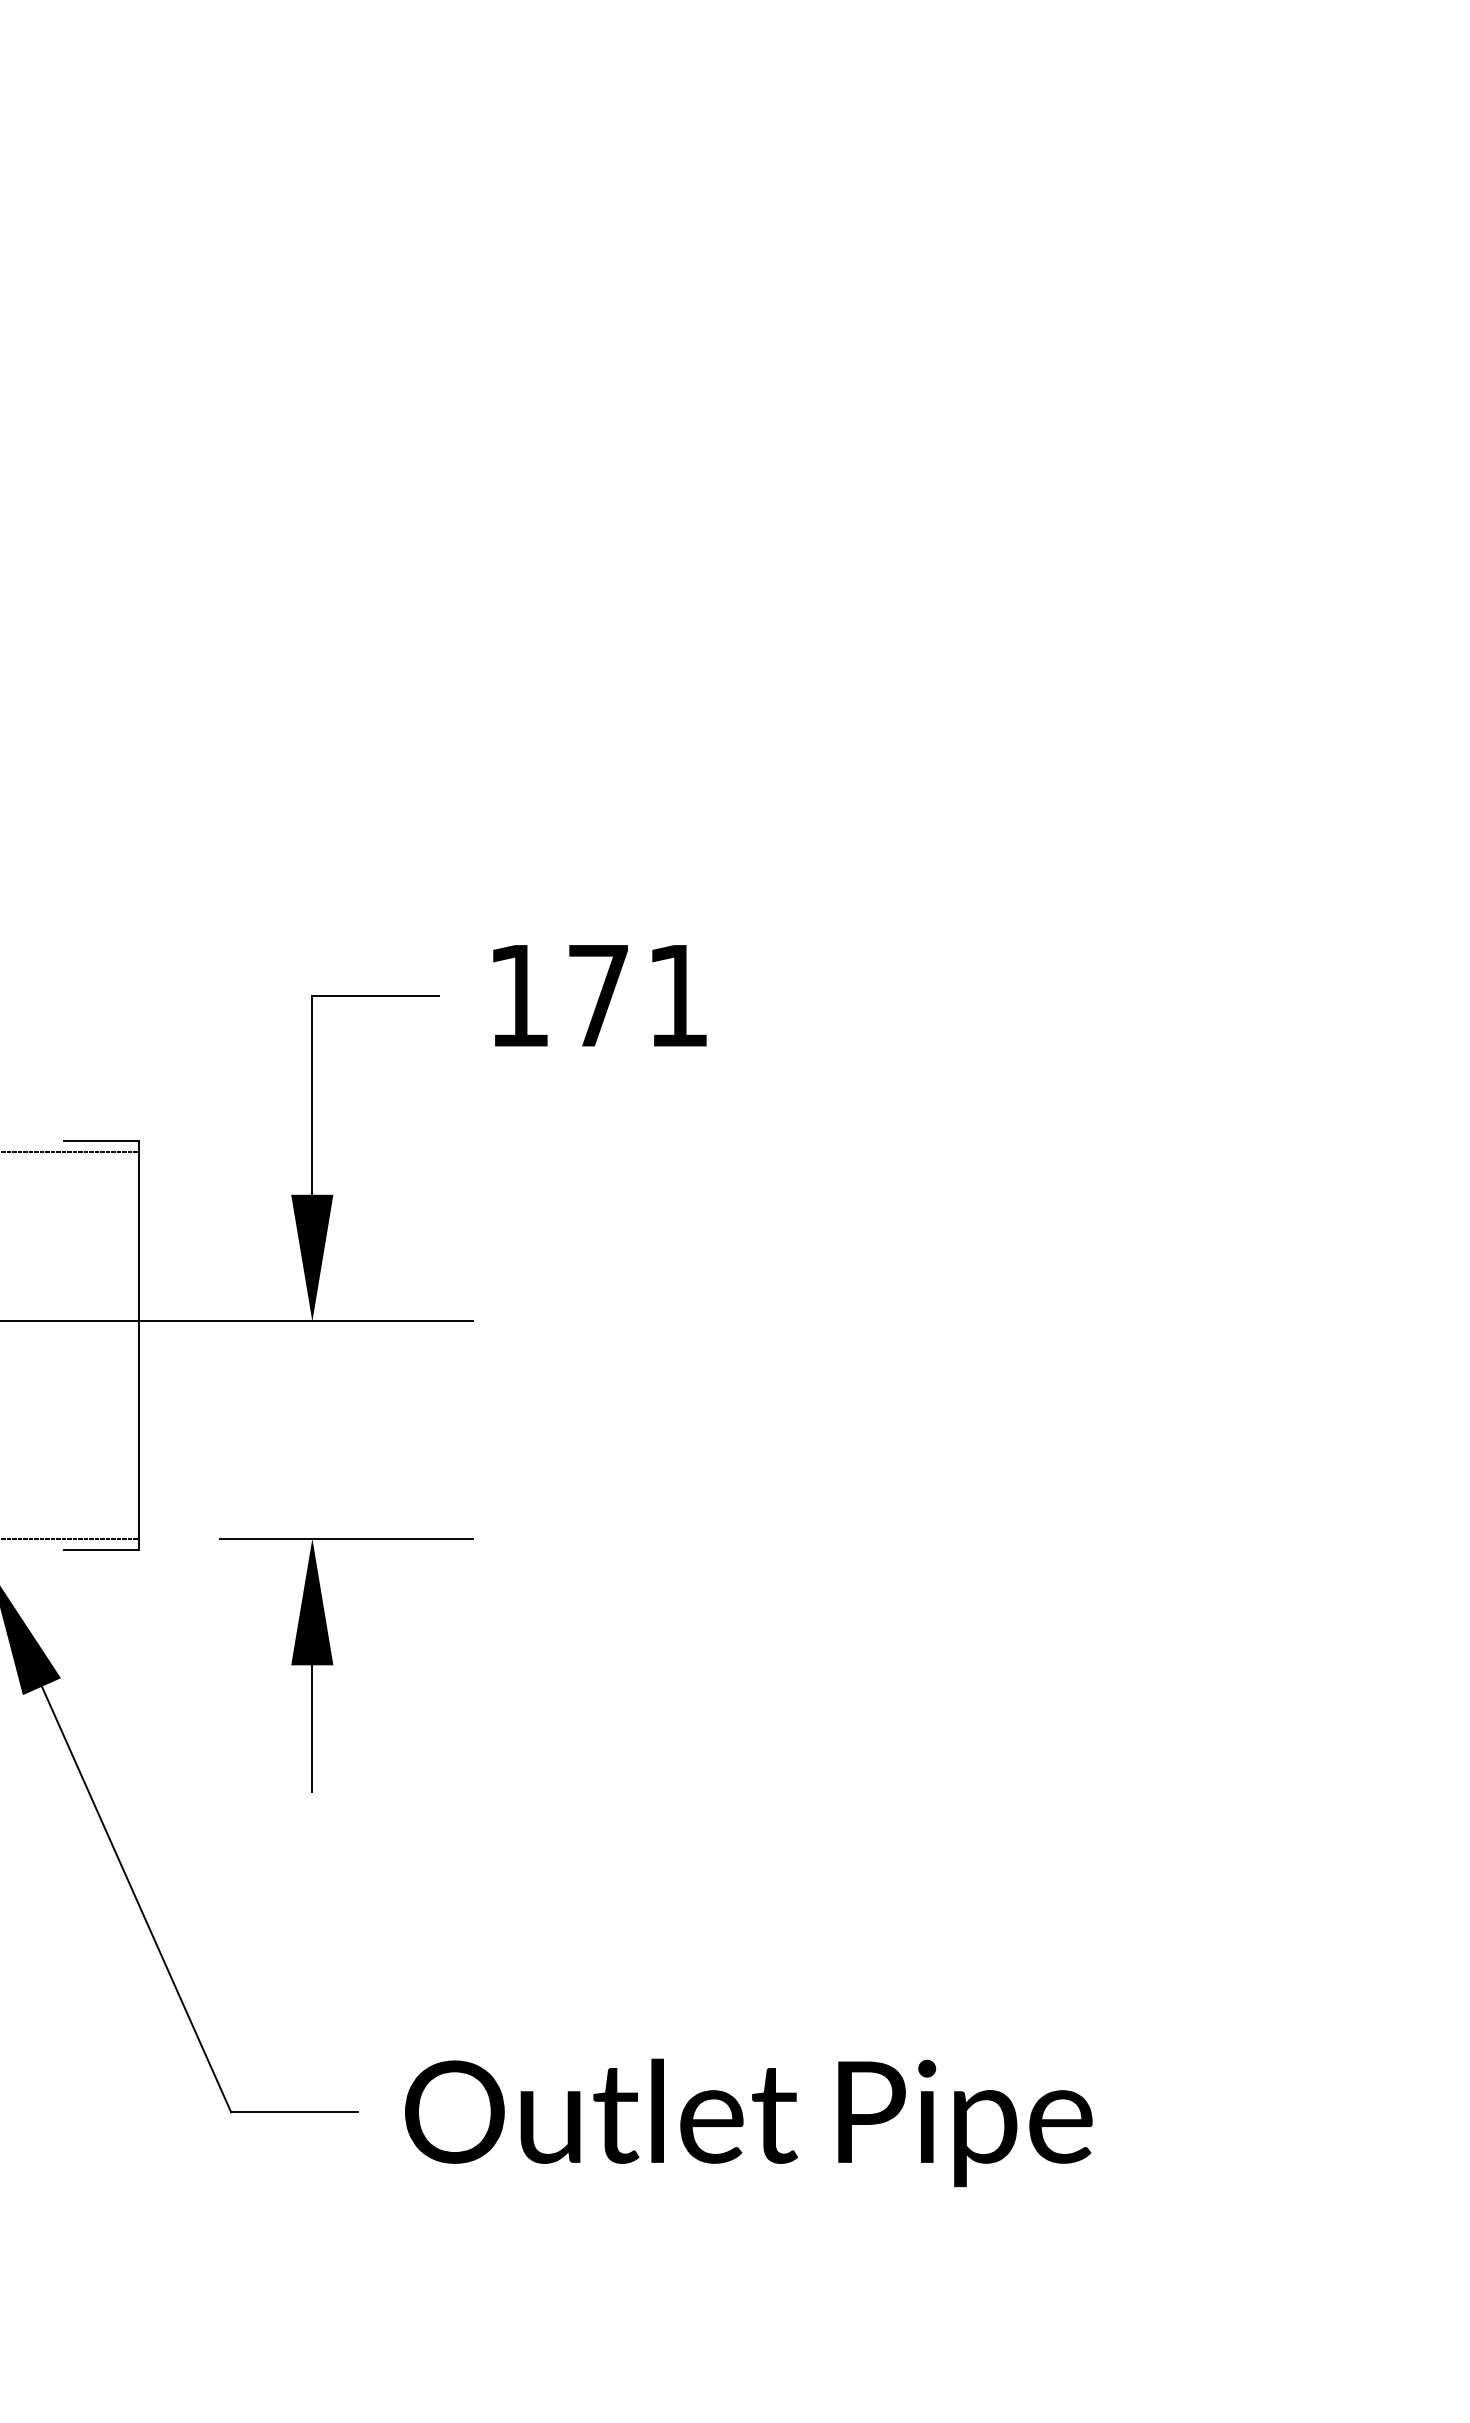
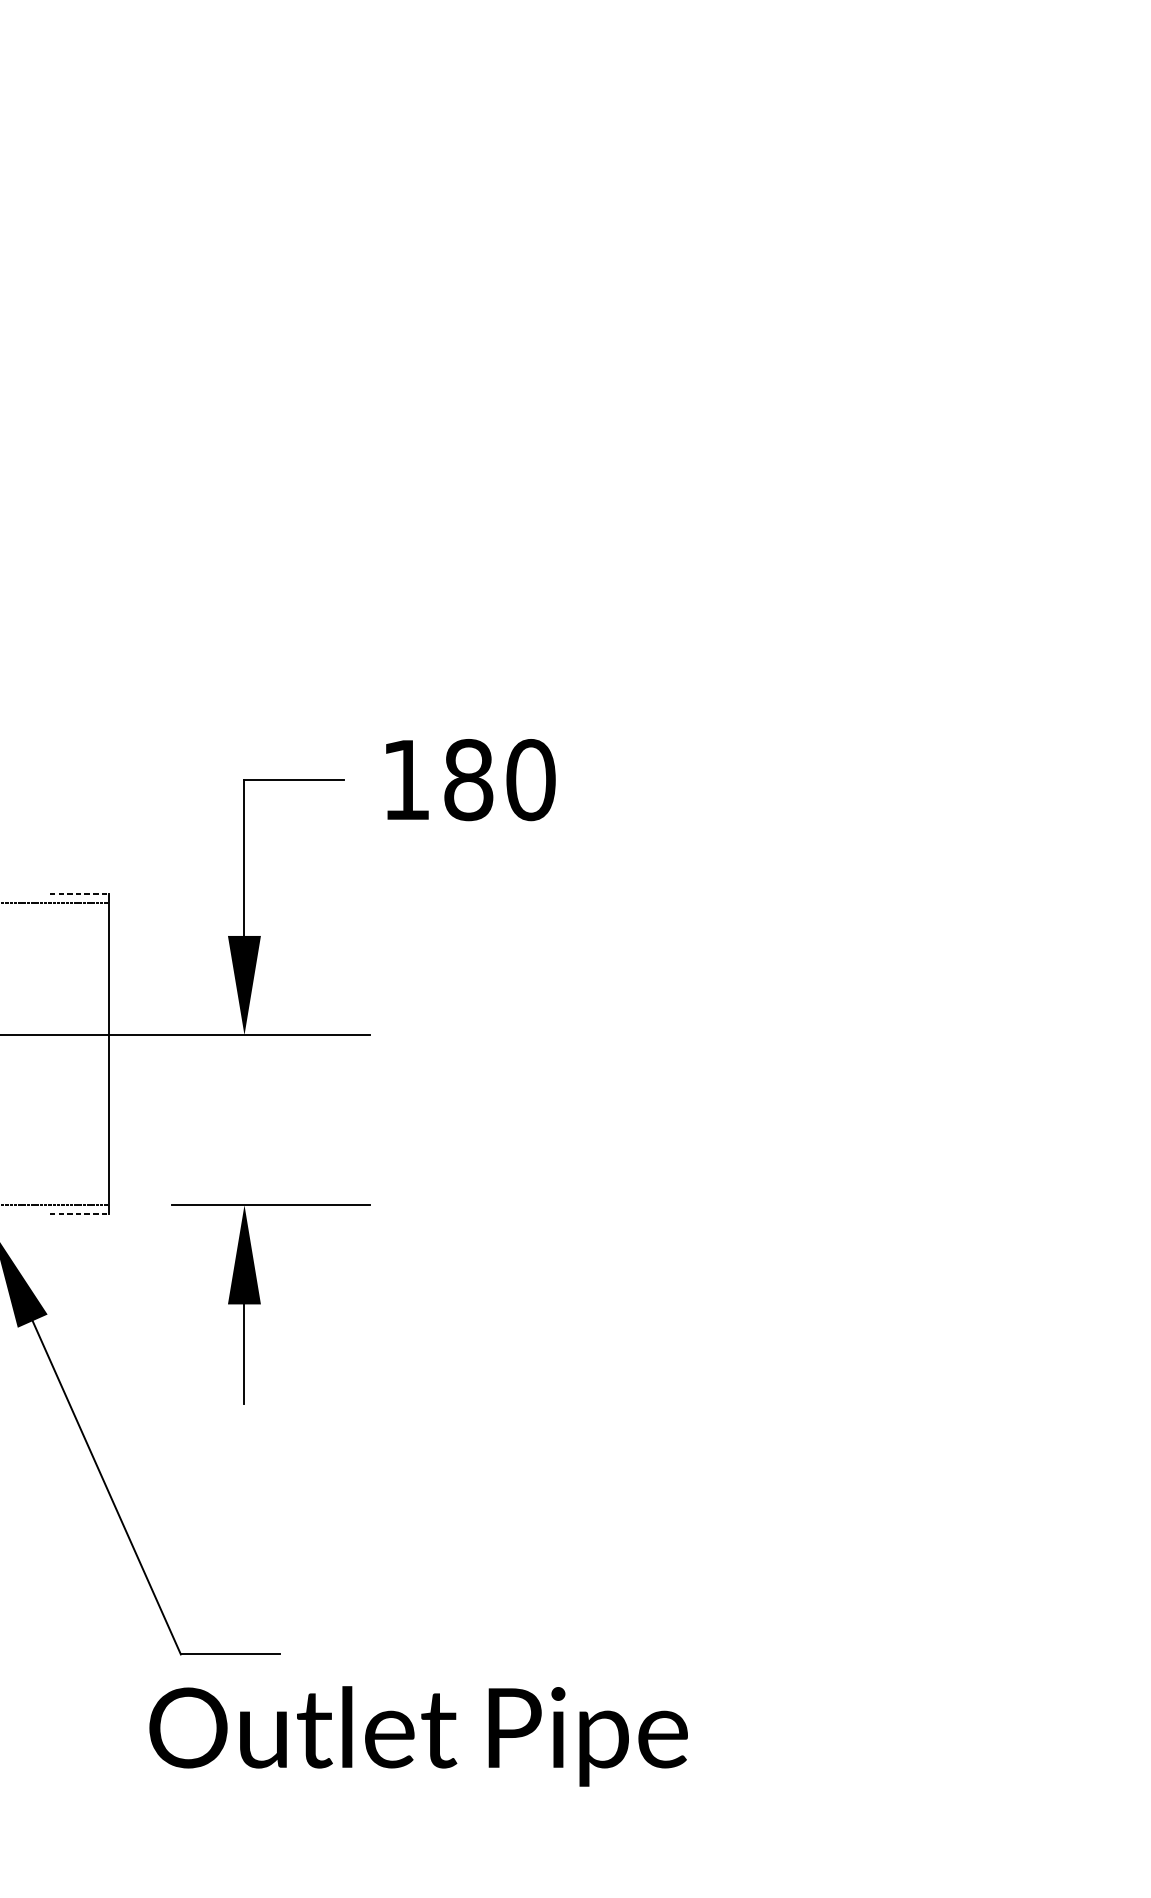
text: (638, 995) -> (499, 779), 171 -> 180
line: (101, 1140) -> (79, 893), solid -> dashed
line: (101, 1550) -> (79, 1214), solid -> dashed
text: (748, 2122) -> (418, 1736), moved

